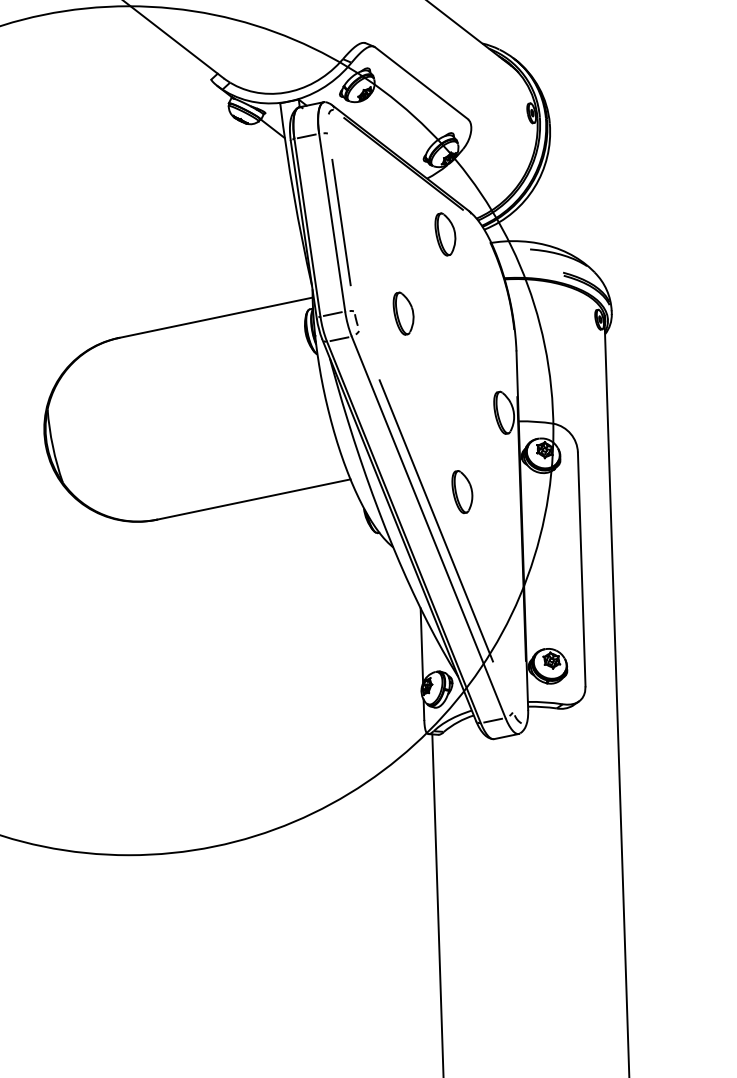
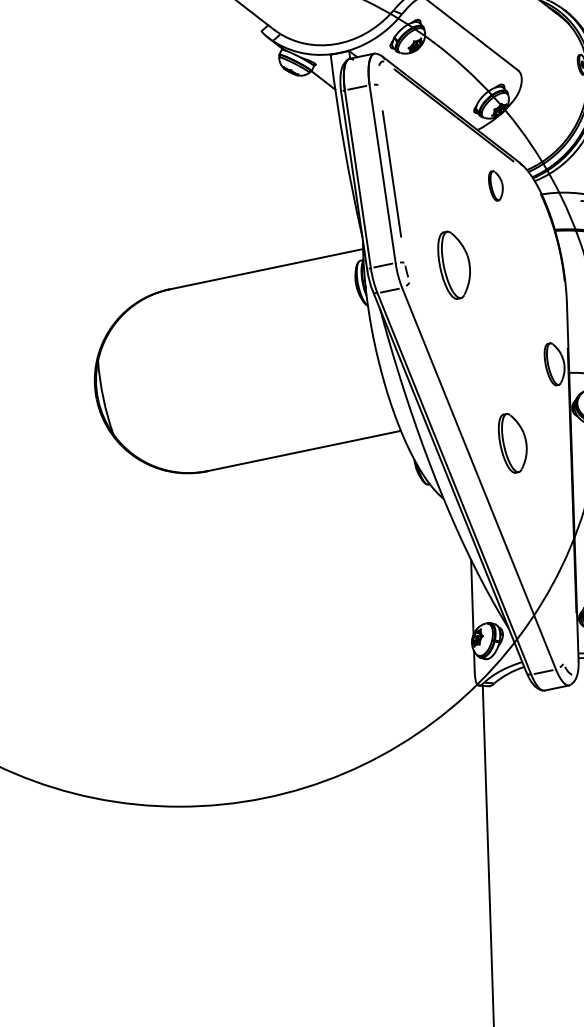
part: (445, 234) -> (495, 185), size x0.7
part: (403, 313) -> (453, 264), size x1.6
part: (462, 492) -> (512, 443), size x1.4
line: (435, 520) -> (485, 471), removed

